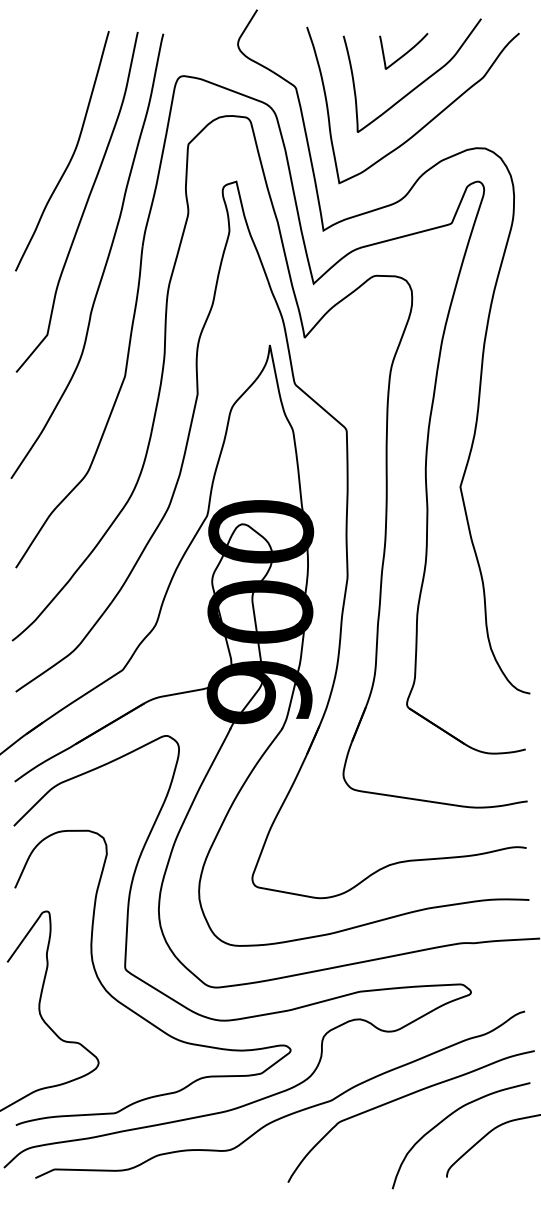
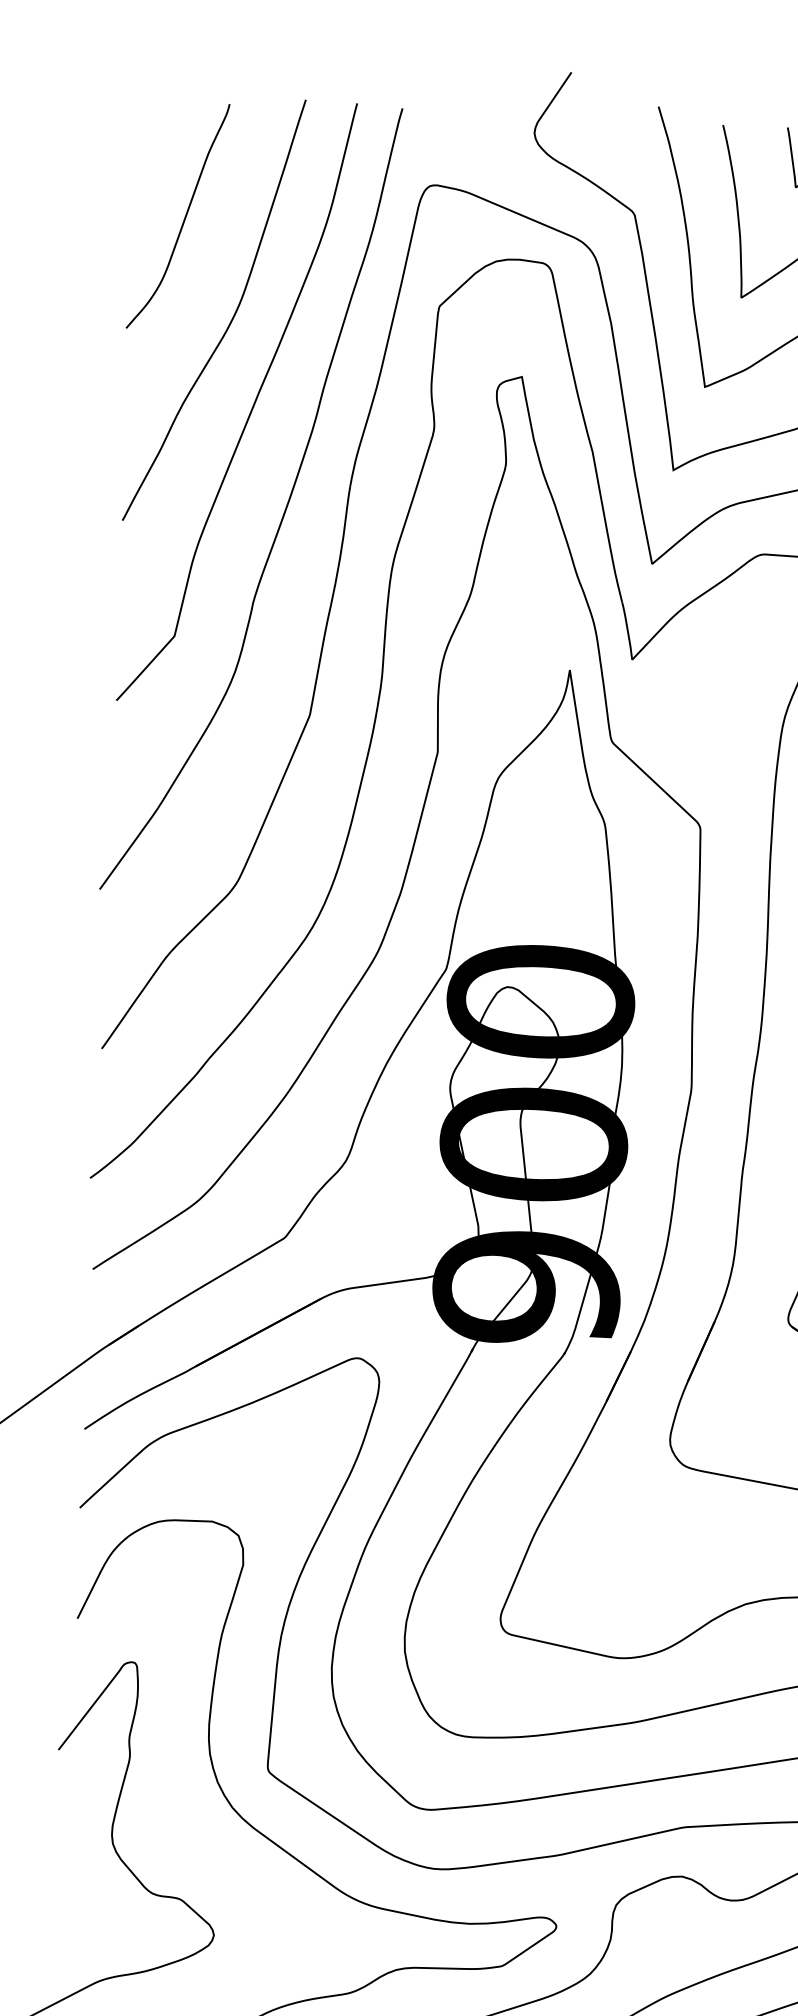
curve: (42, 101) -> (182, 220), added

